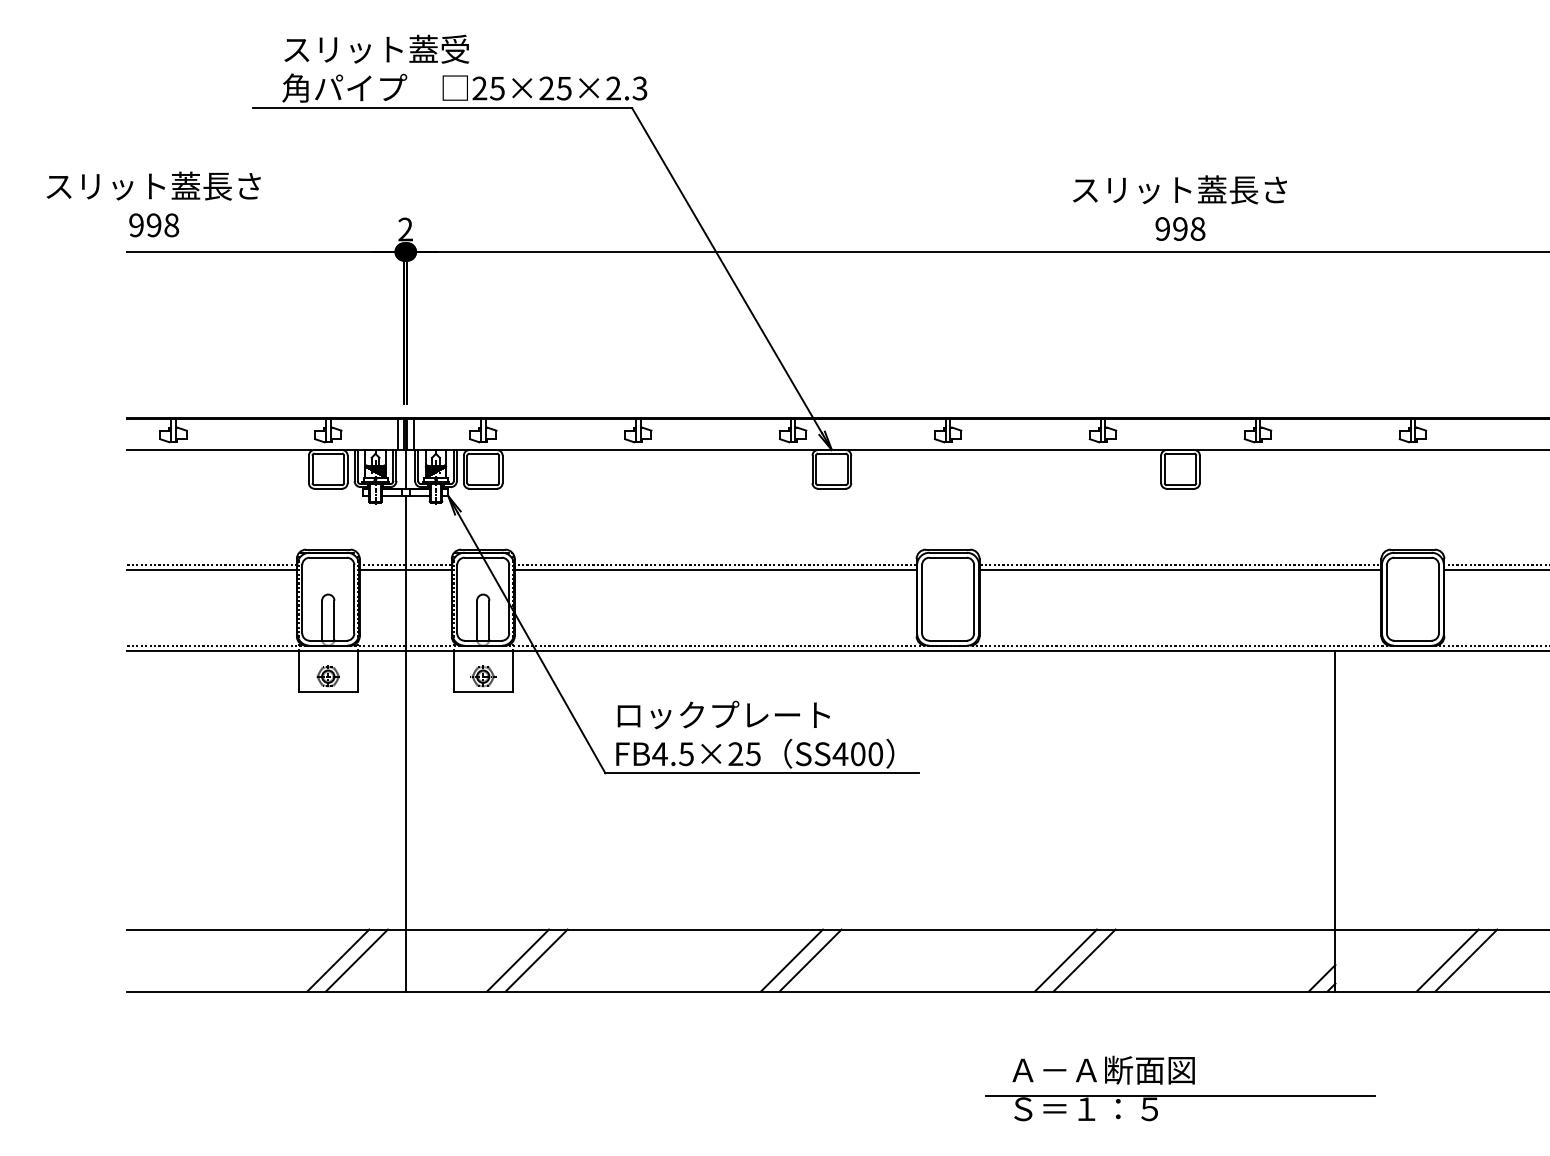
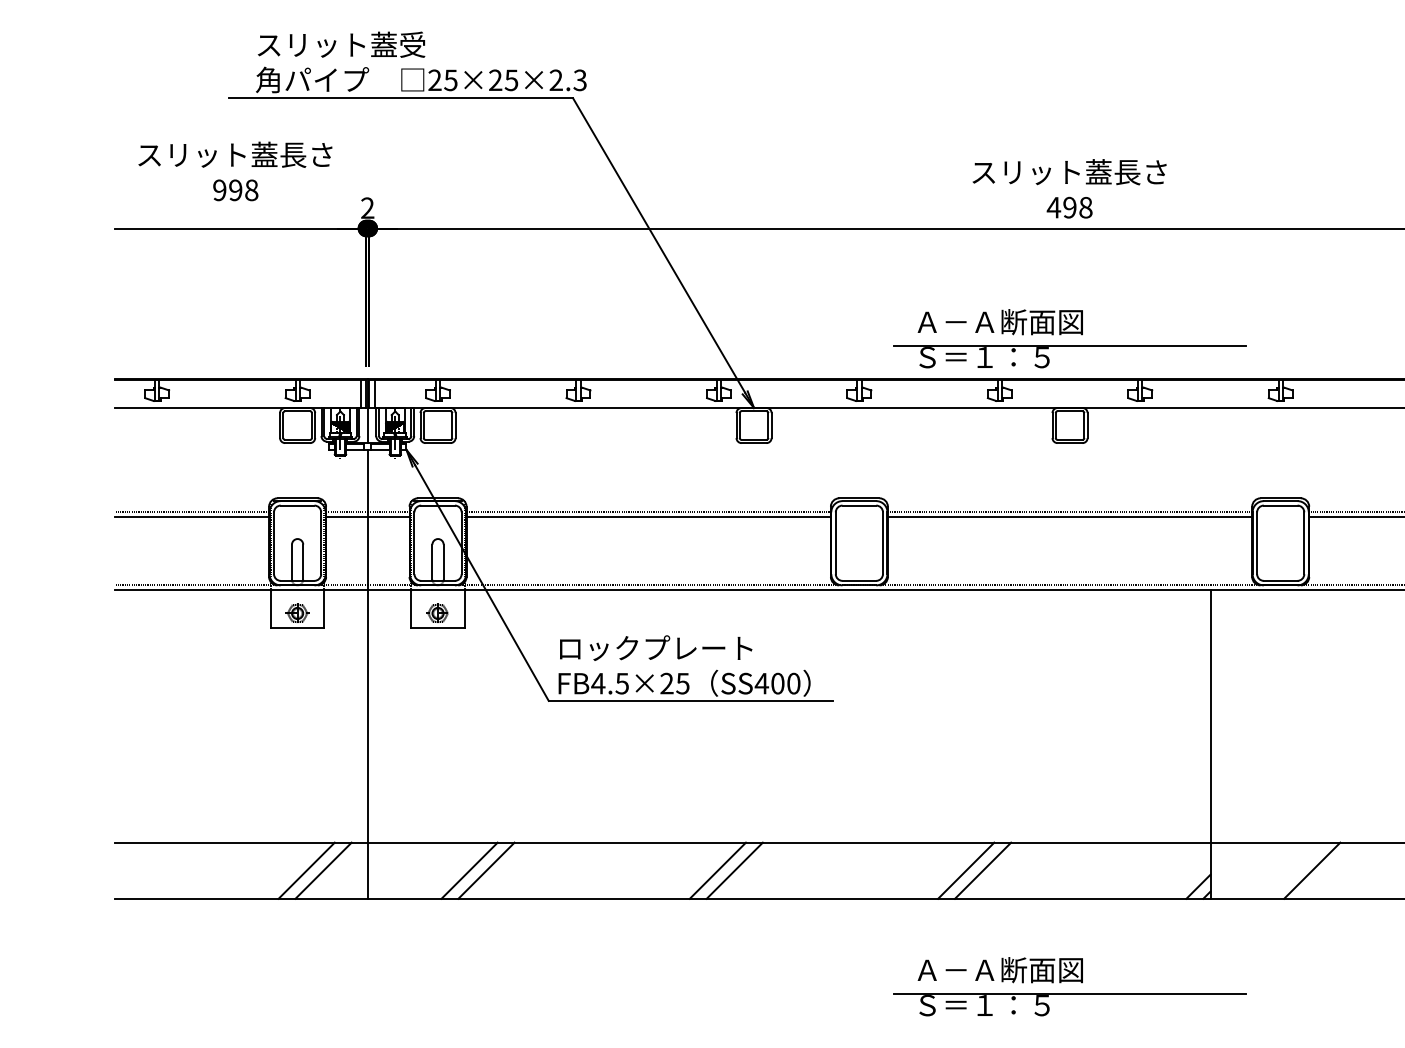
text: (153, 204) -> (235, 171), moved
text: (1162, 228) -> (1053, 207), 998 -> 498
part: (1179, 373) -> (1069, 338), added
line: (1466, 960) -> (1329, 870), removed

